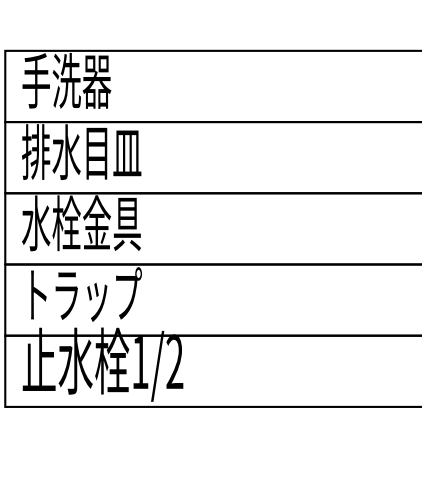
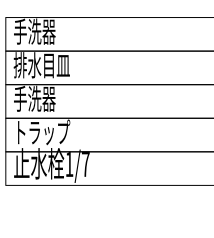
text: (80, 222) -> (41, 98), 水栓金具 -> 手洗器
text: (174, 362) -> (85, 164), 1/2 -> 1/7

